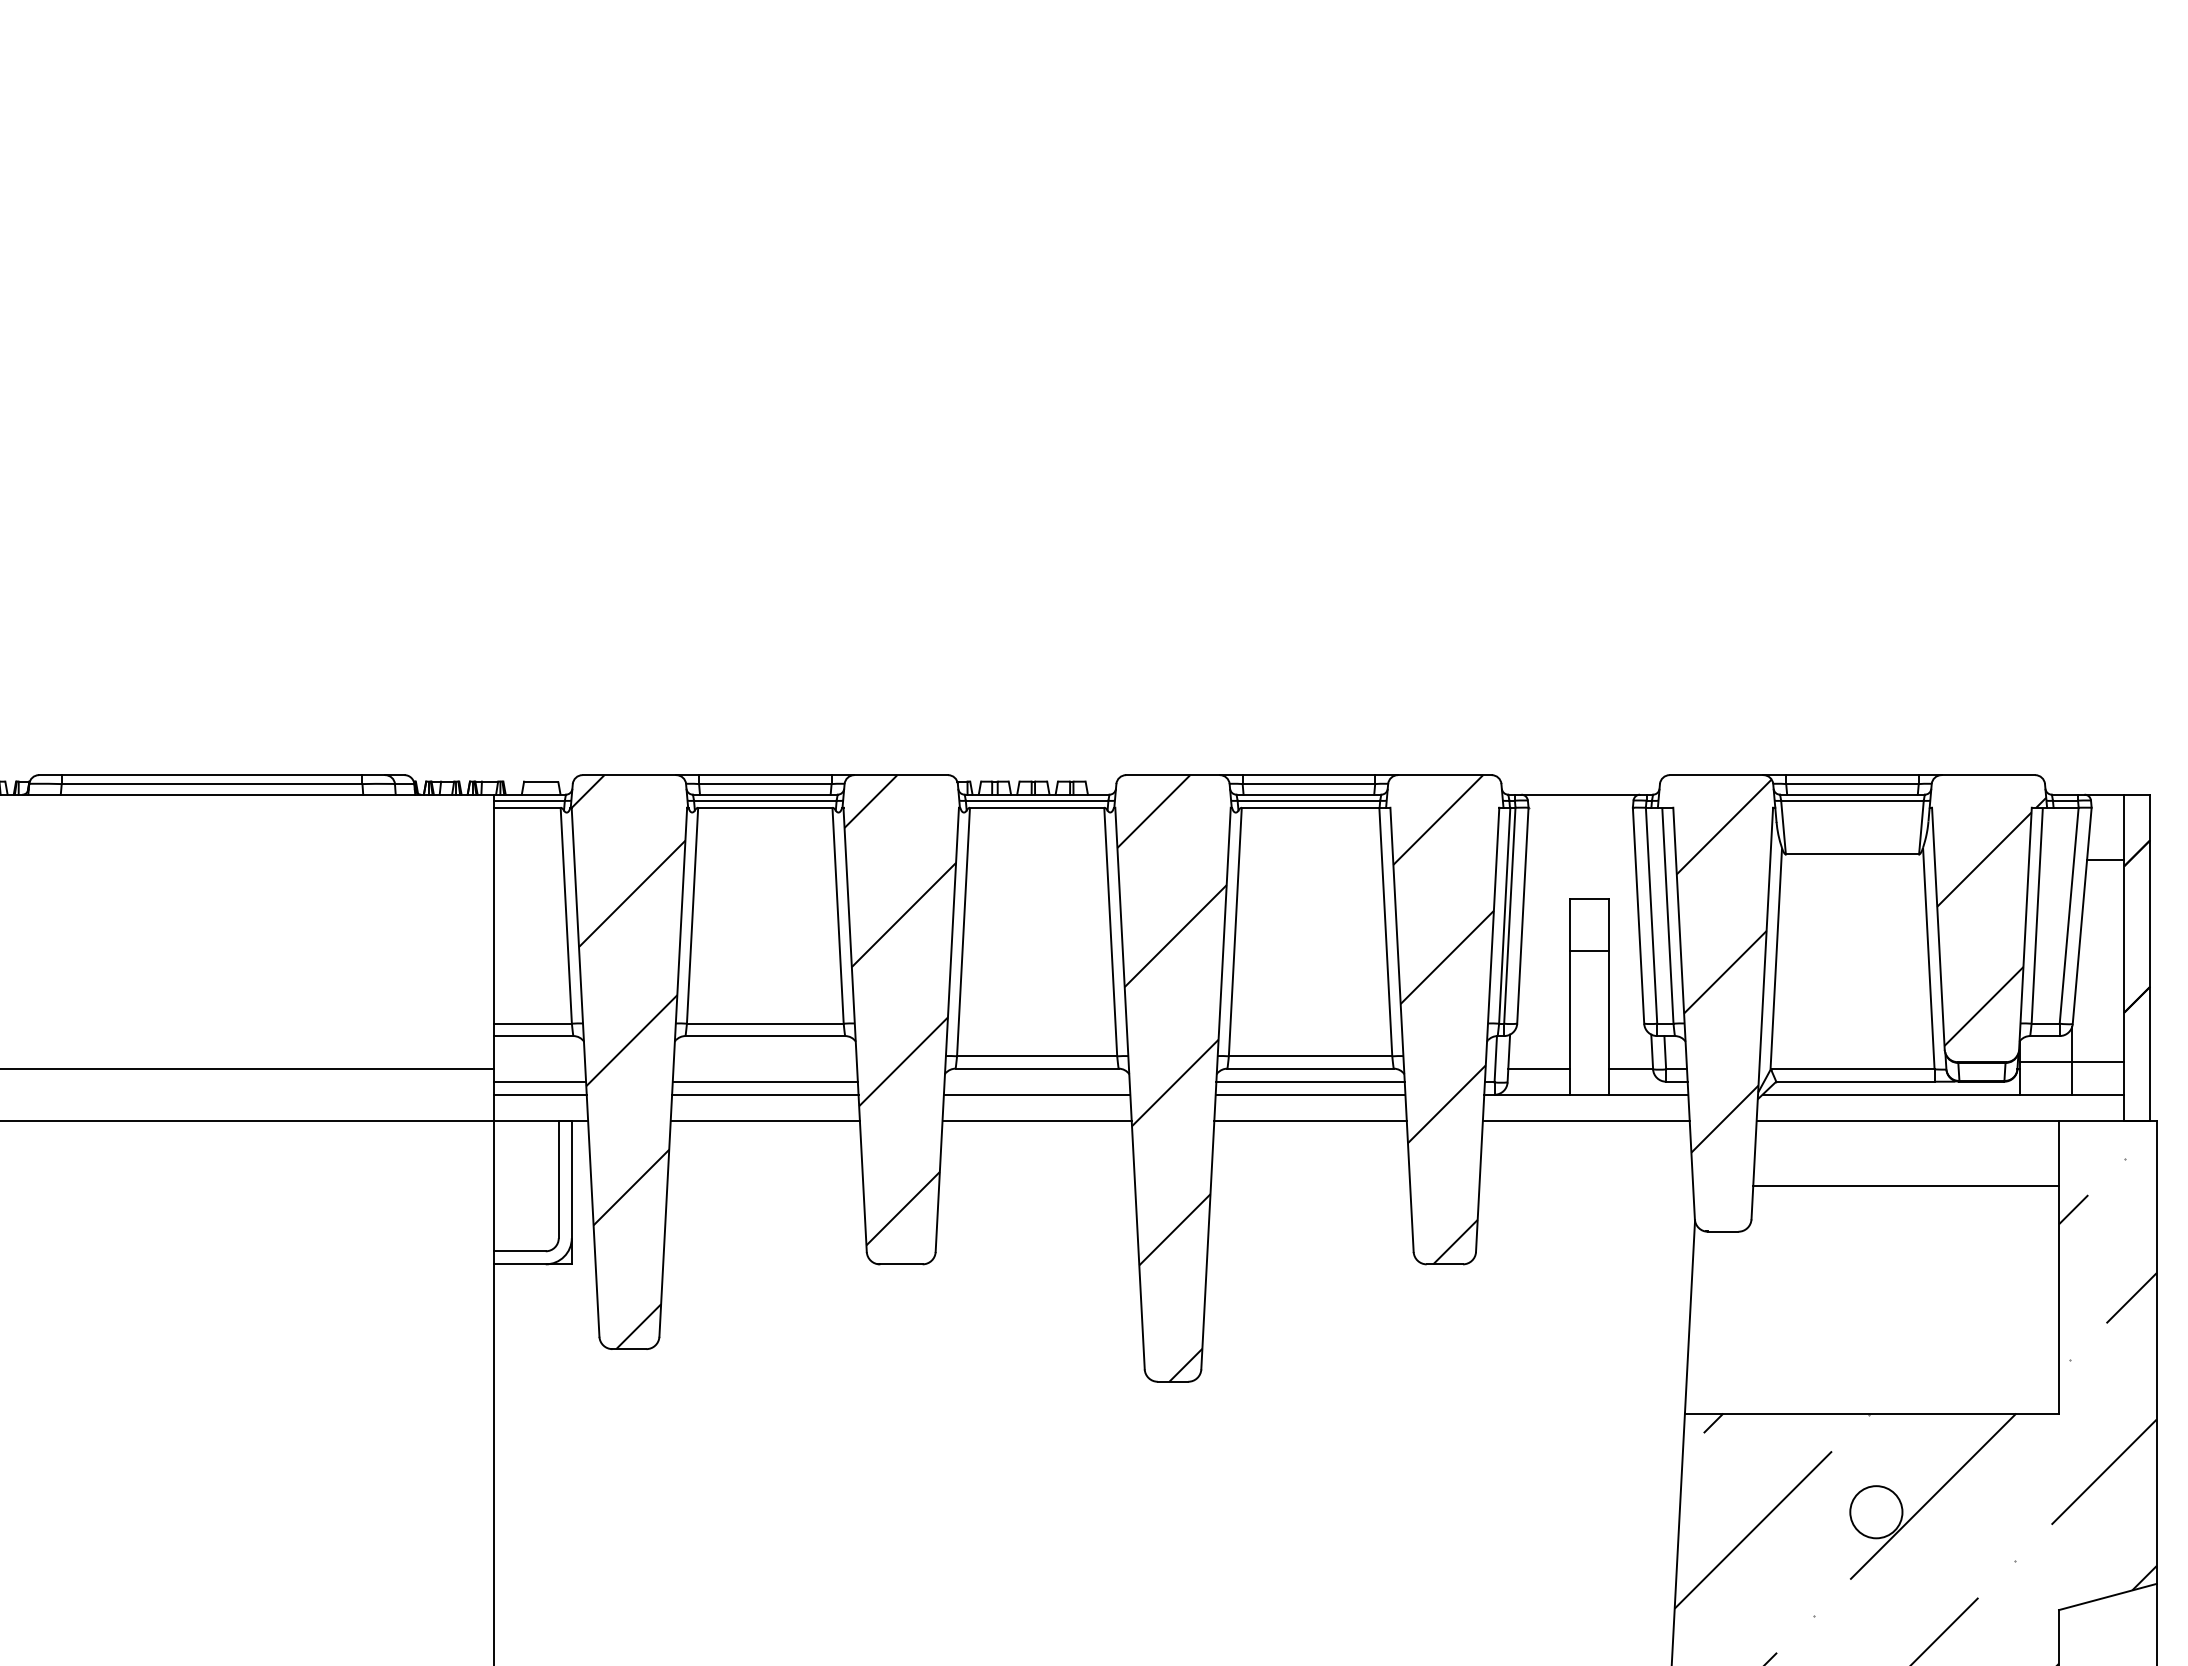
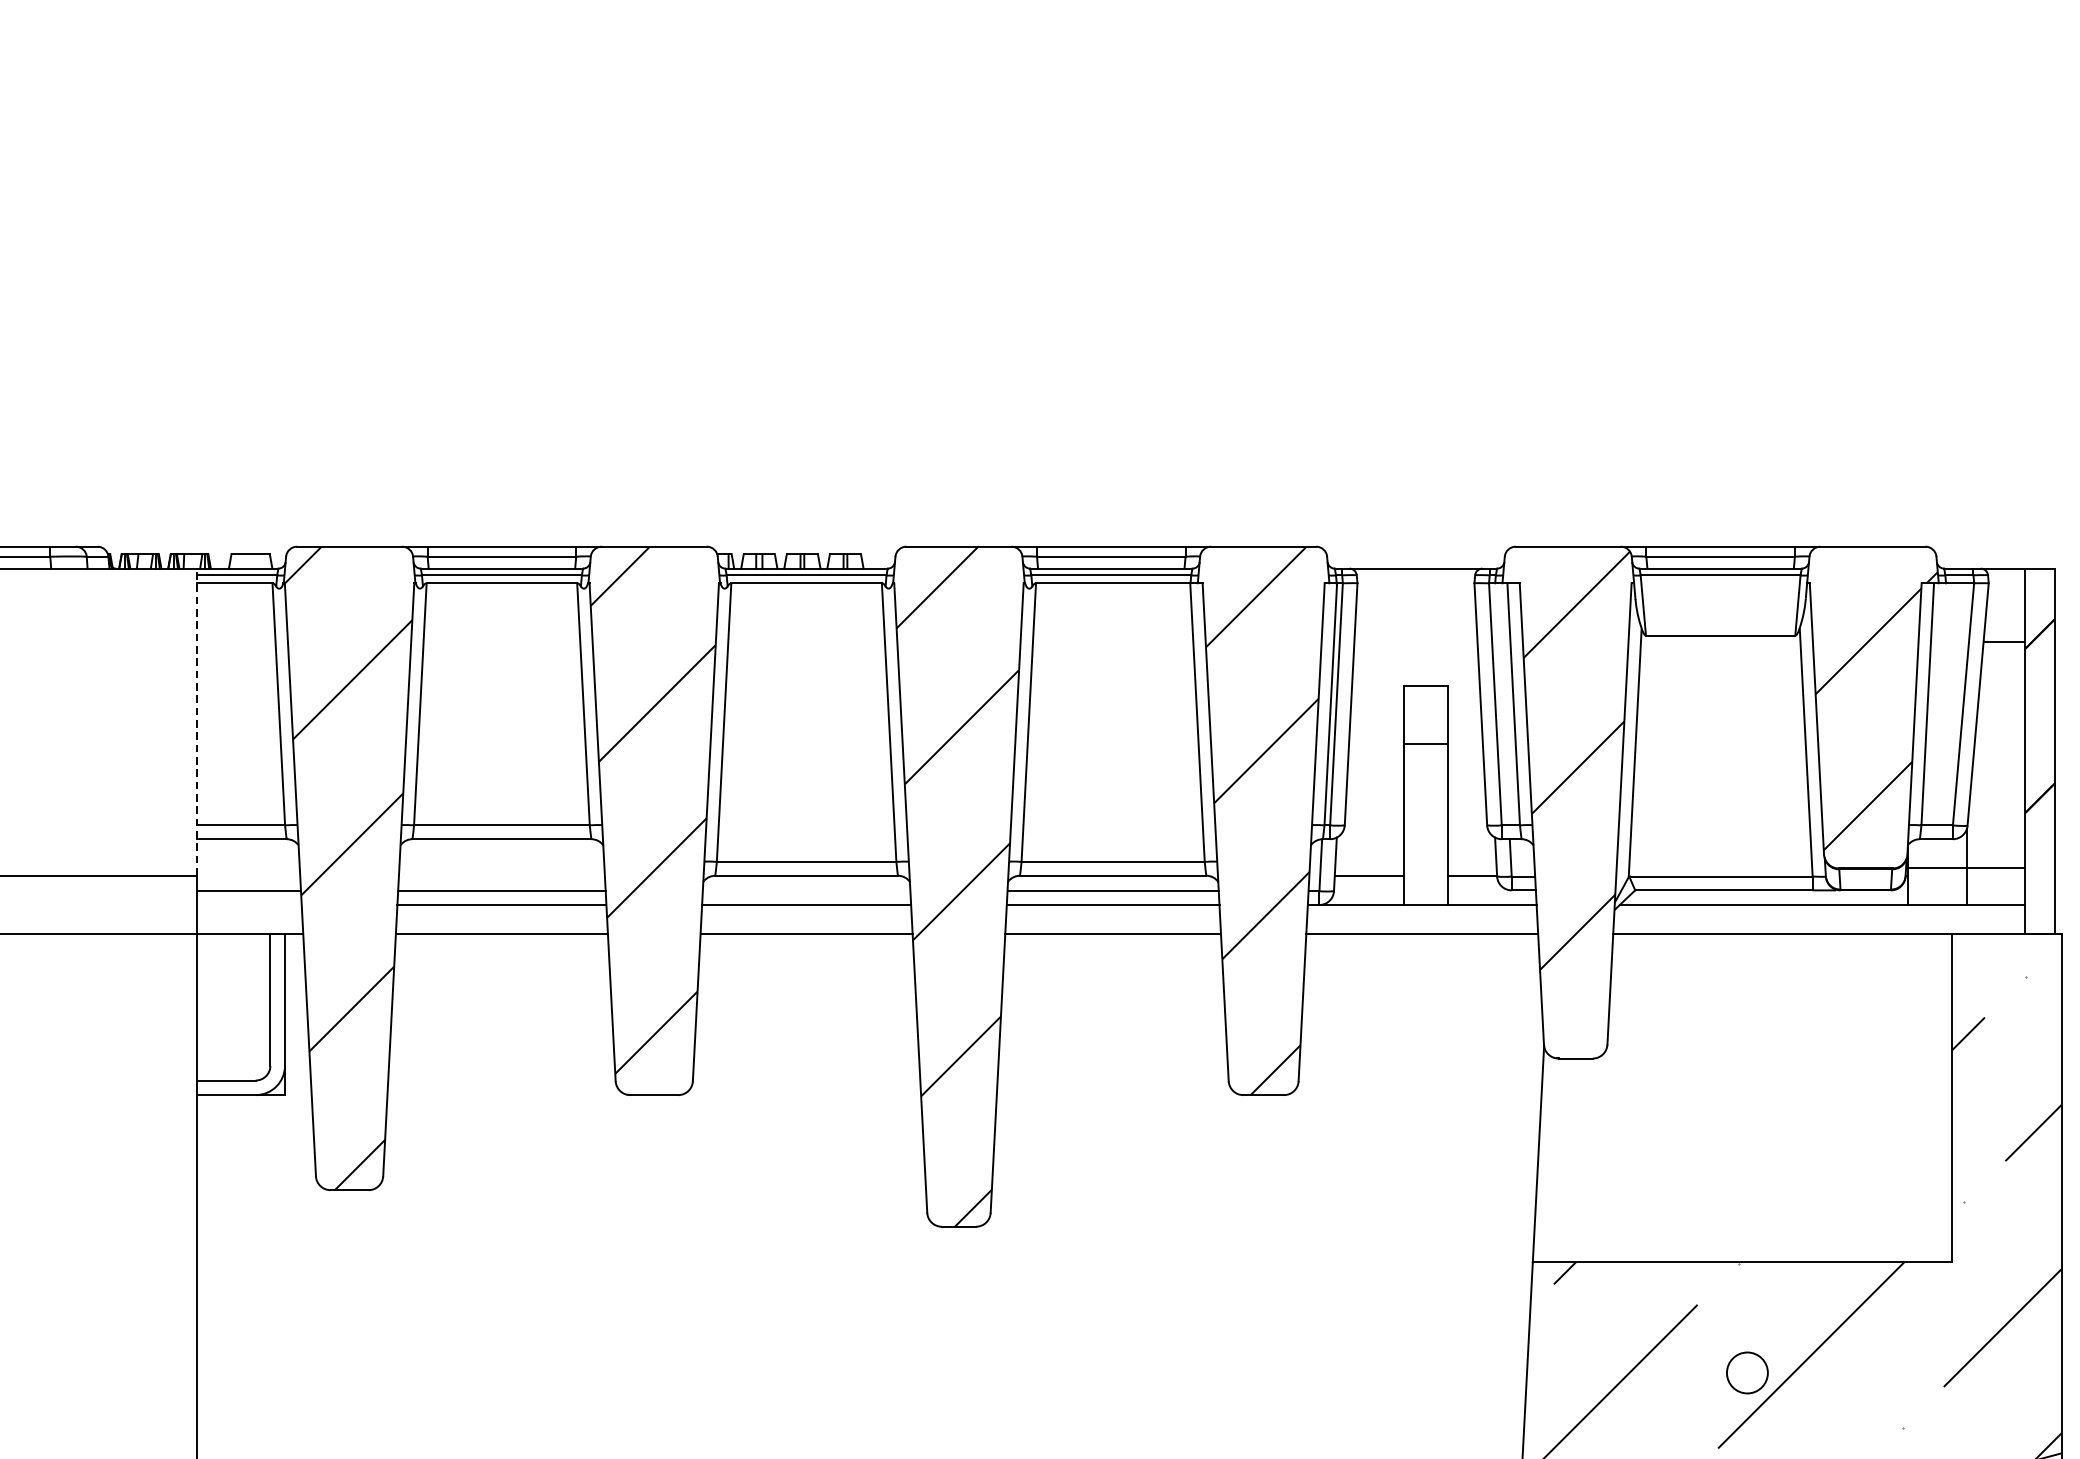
line: (493, 931) -> (197, 721), solid -> dashed
line: (539, 1094) -> (248, 904), removed
line: (1906, 1186) -> (1781, 1007), removed
circle: (1876, 1512) -> (1747, 1373), size x0.7

